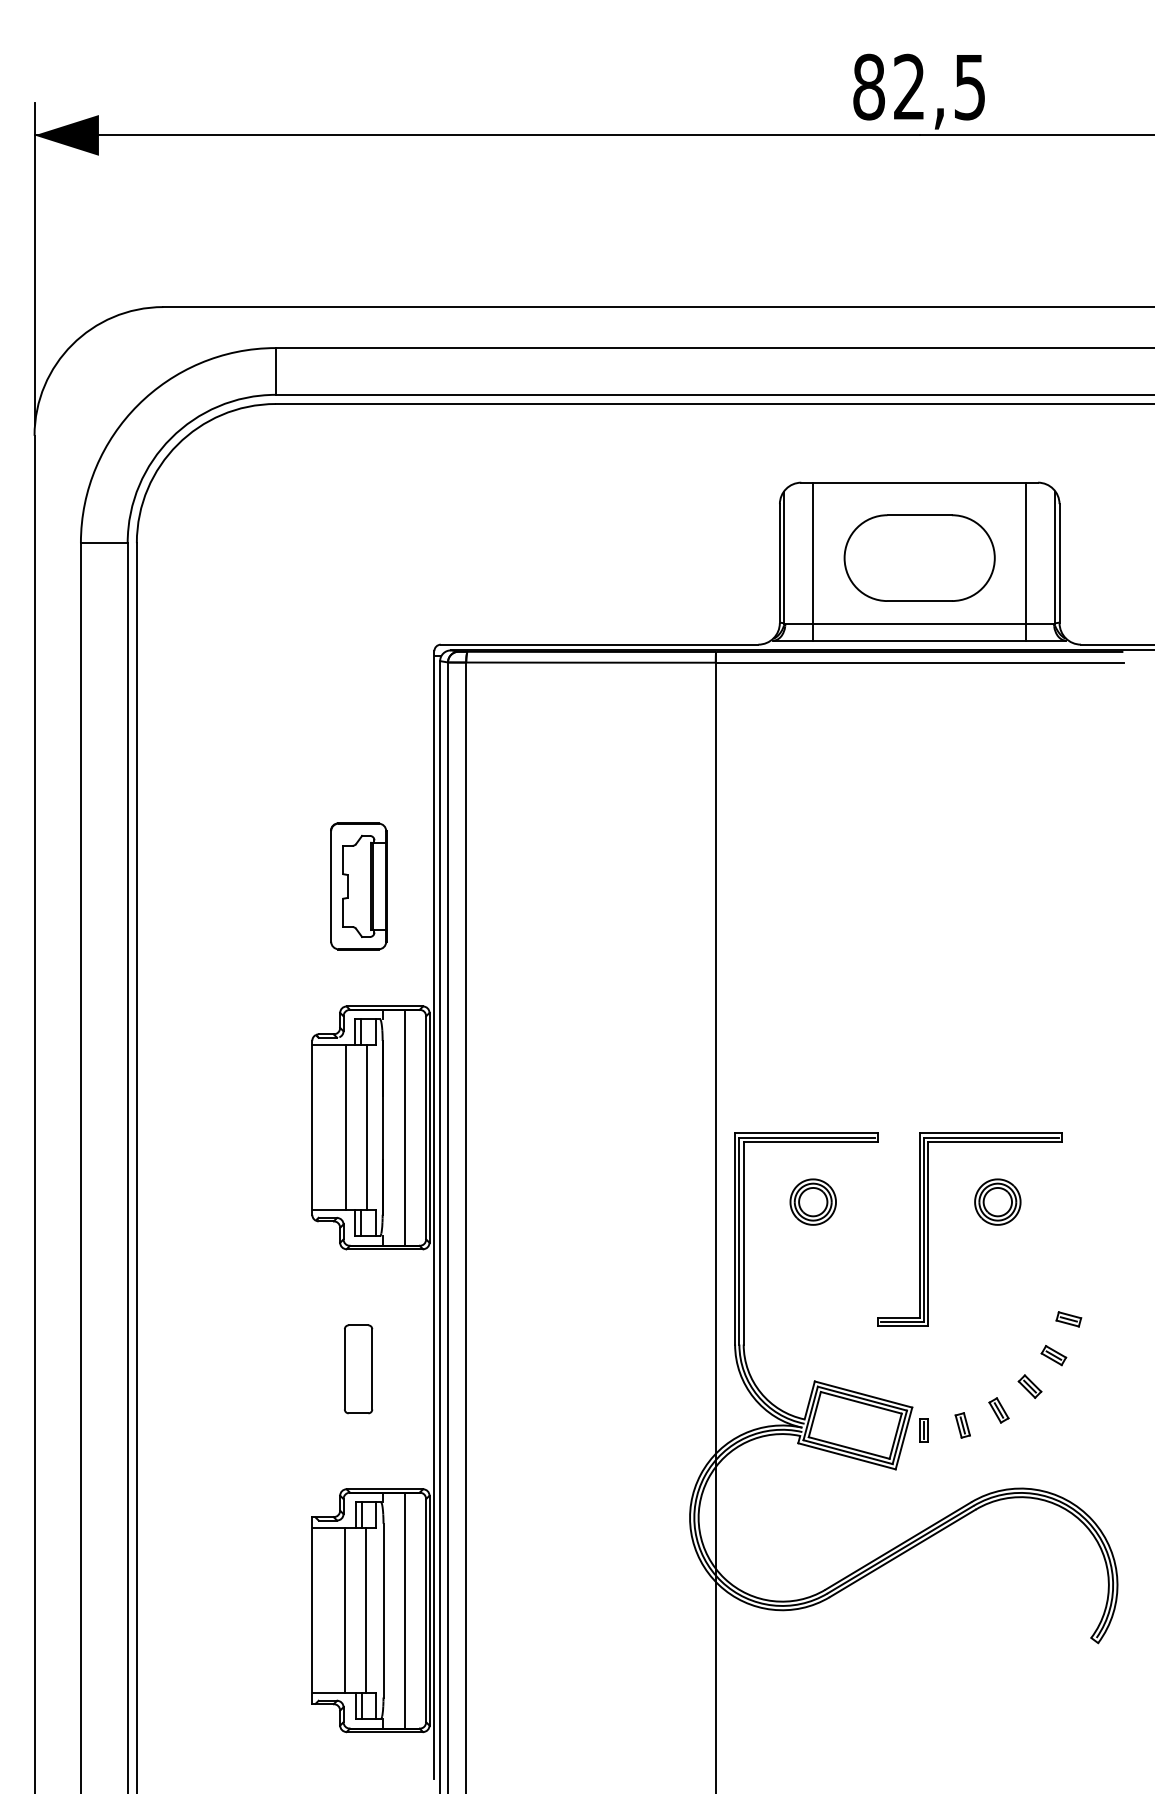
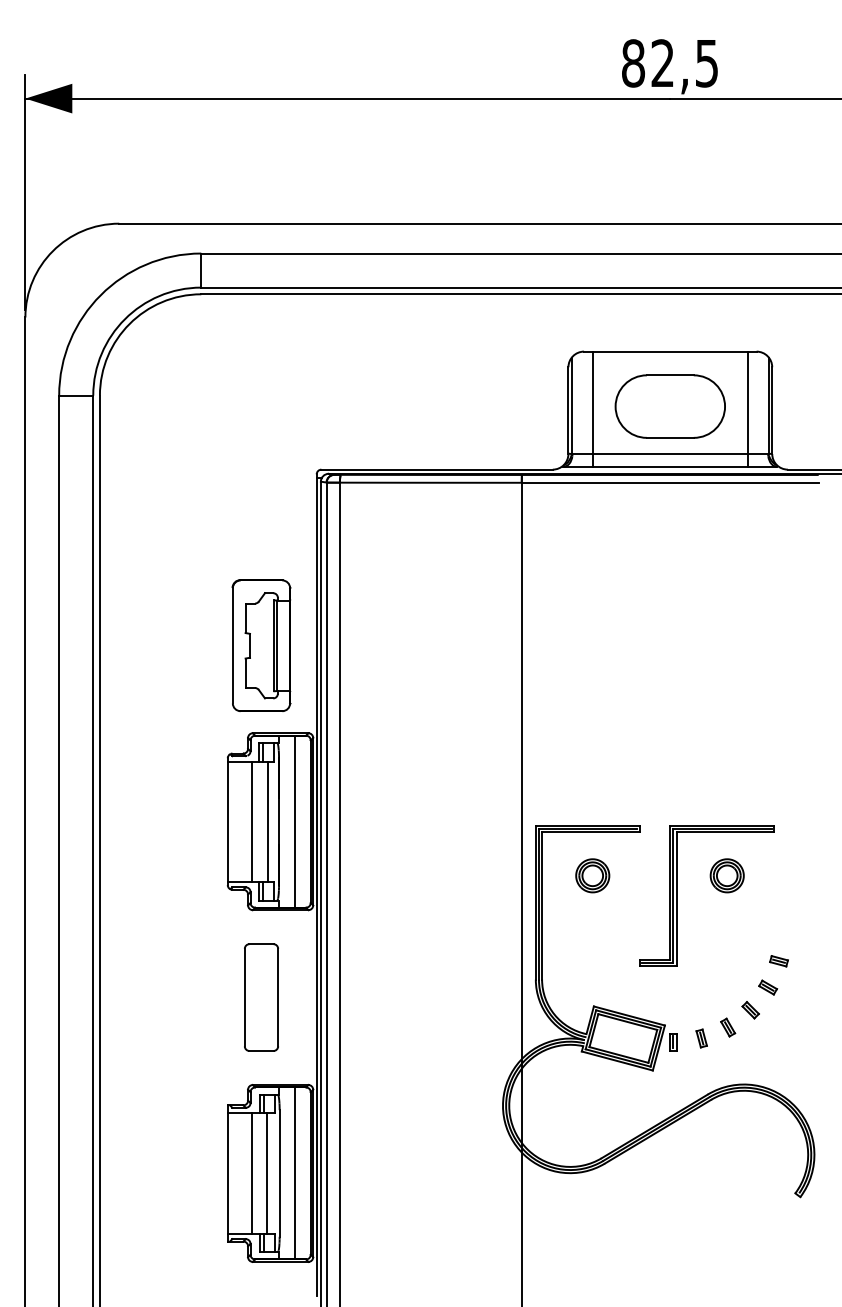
part: (358, 886) -> (261, 645), size x1.43
part: (358, 1369) -> (261, 997), size x1.67

